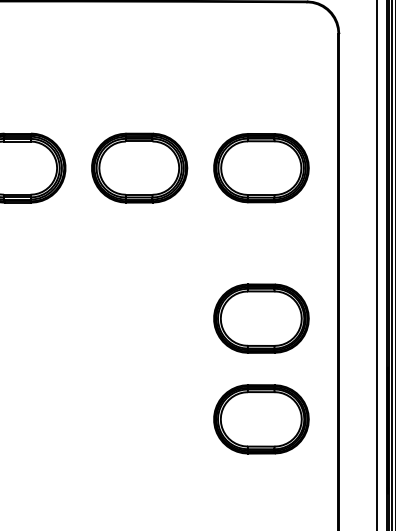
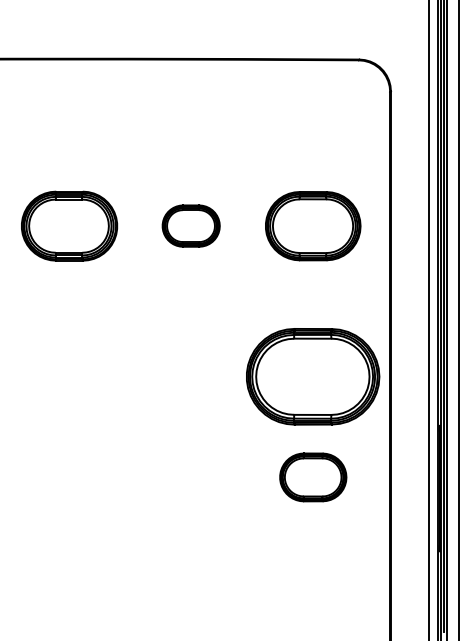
part: (138, 167) -> (190, 225), size x0.6
part: (261, 318) -> (313, 376), size x1.4
part: (261, 419) -> (313, 477), size x0.7

